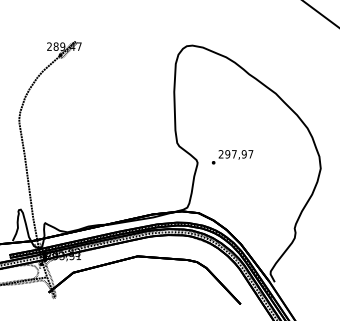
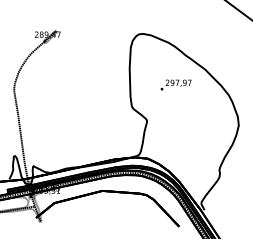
text: (232, 157) -> (176, 85), moved

